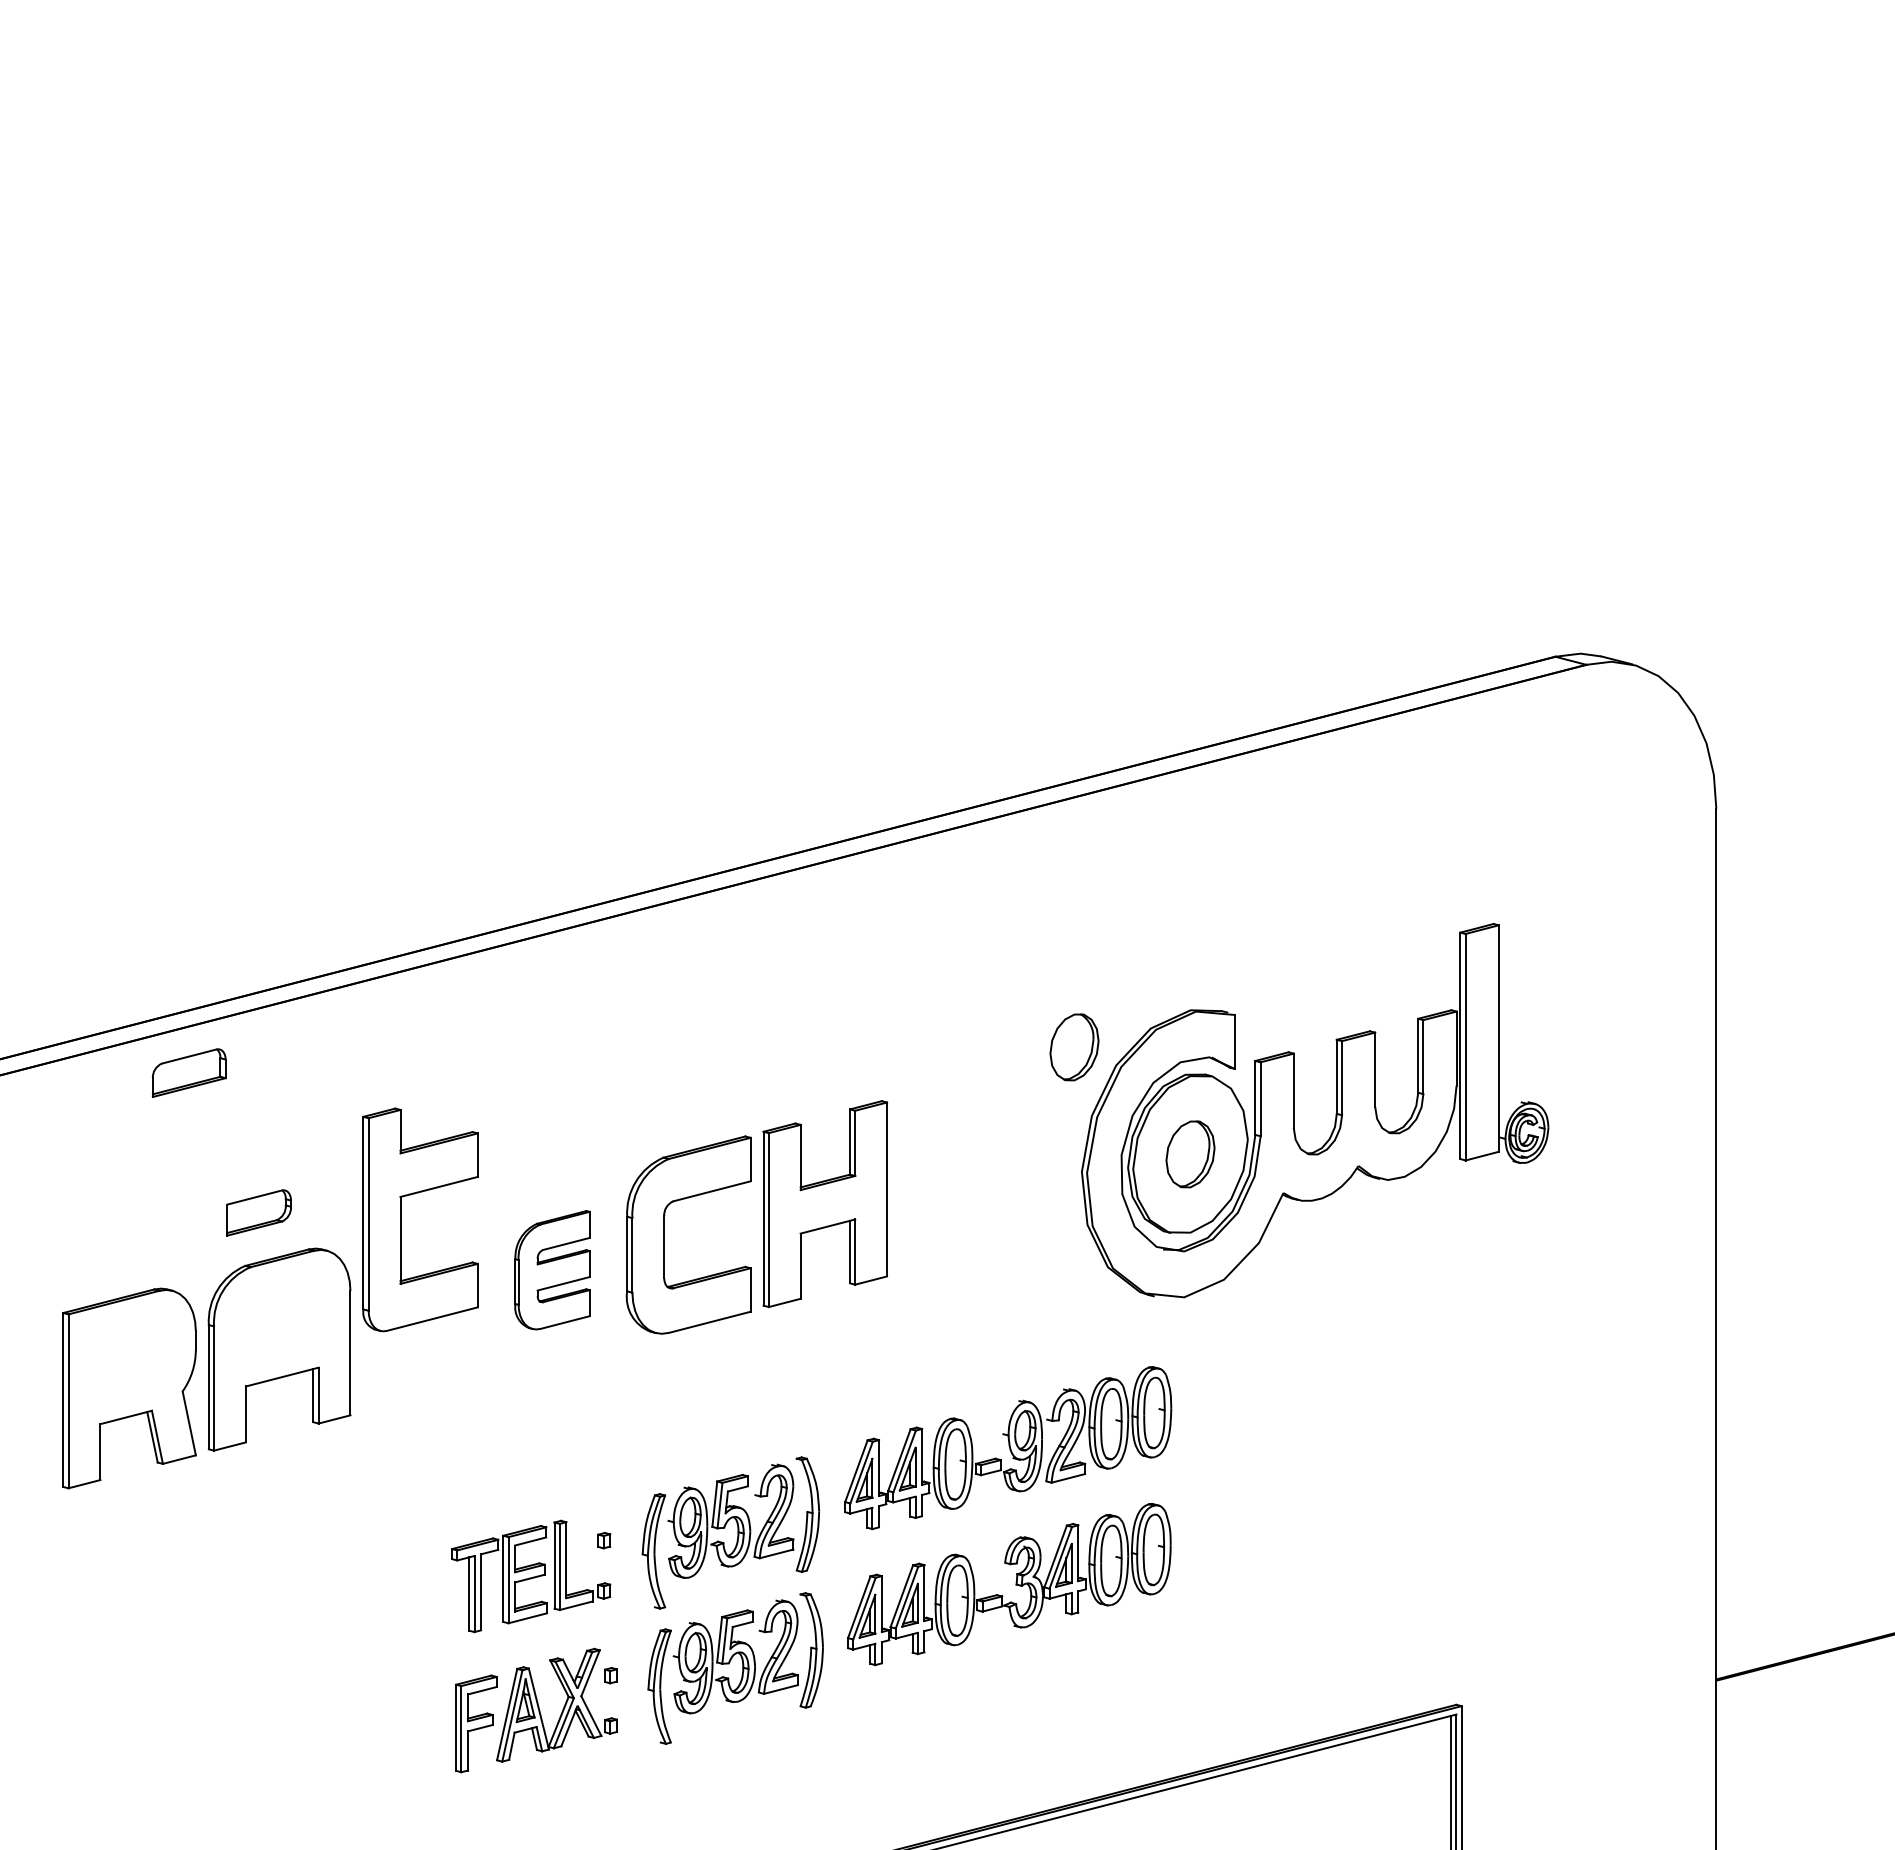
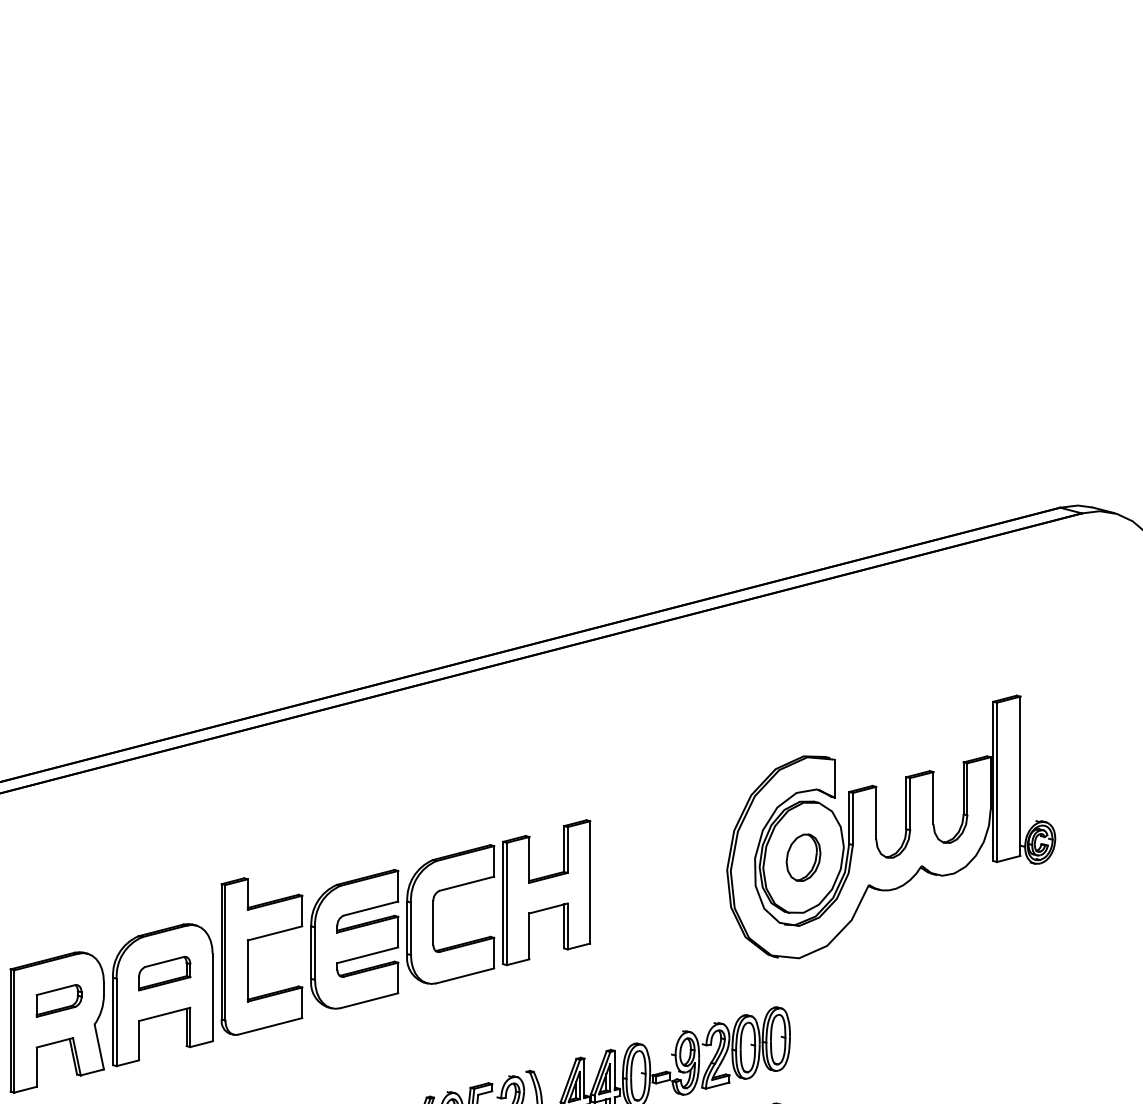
part: (1074, 1047) -> (721, 782), removed
part: (188, 1072) -> (164, 973), moved
part: (258, 1212) -> (58, 1000), moved
part: (401, 1219) -> (248, 956), moved
part: (552, 1269) -> (354, 938), size x1.67

